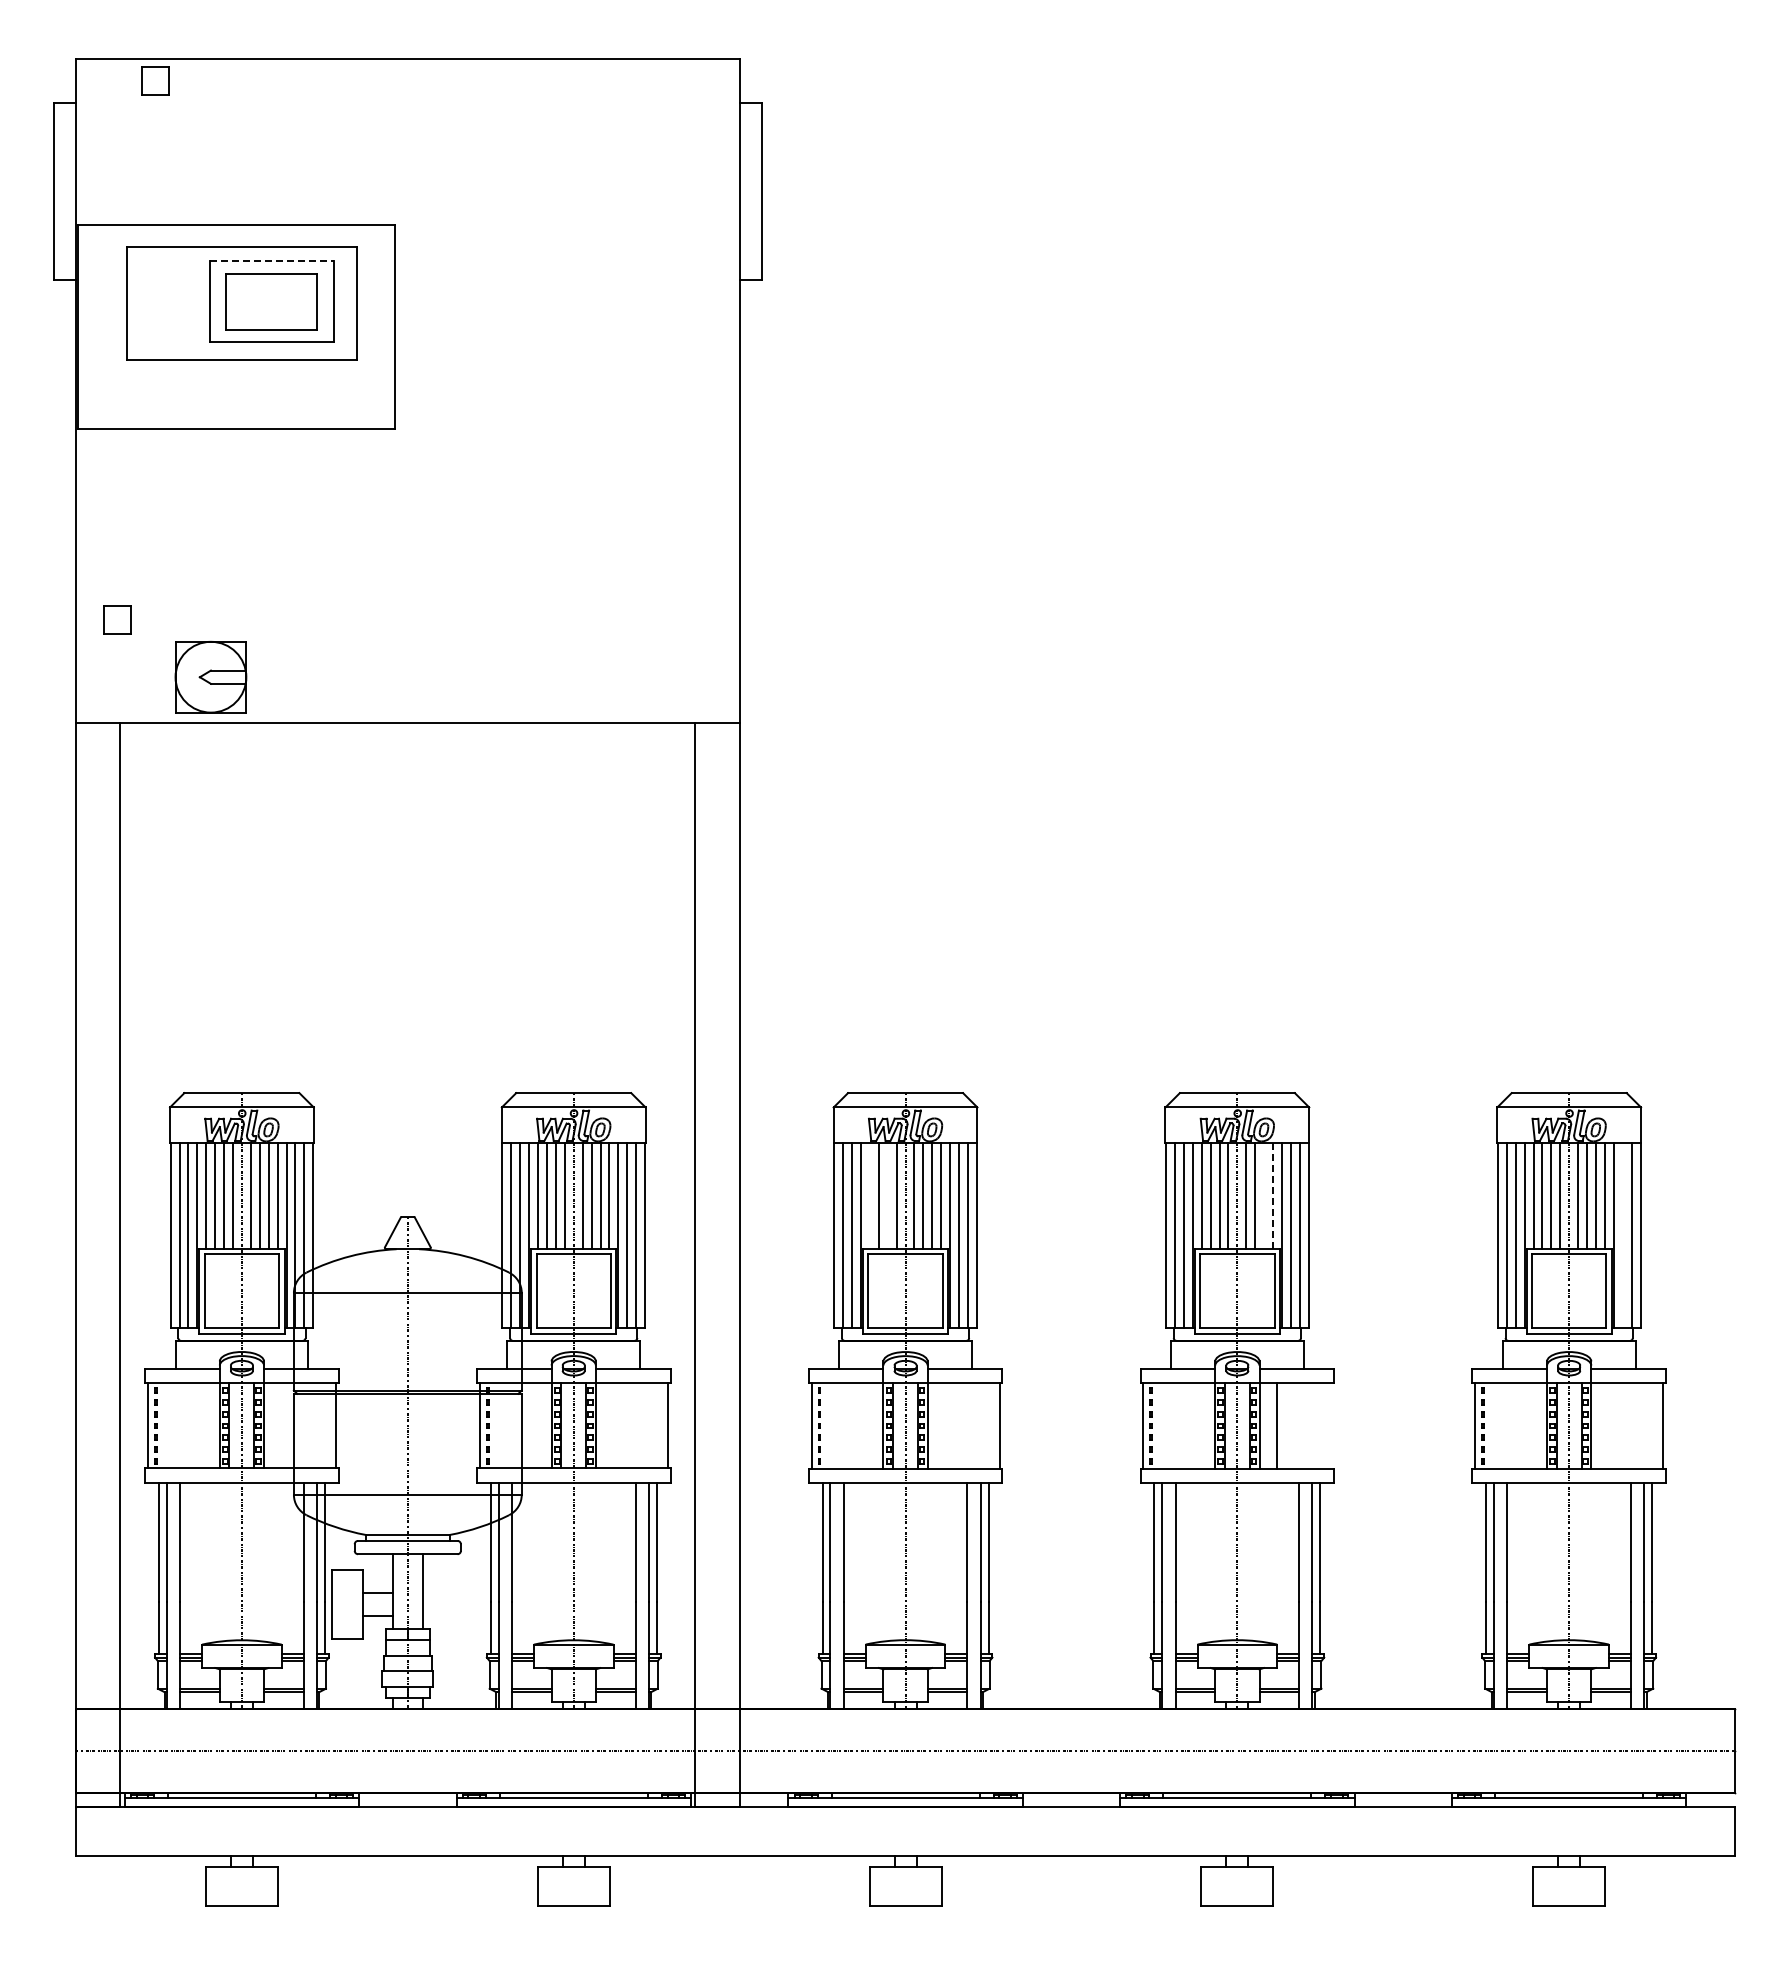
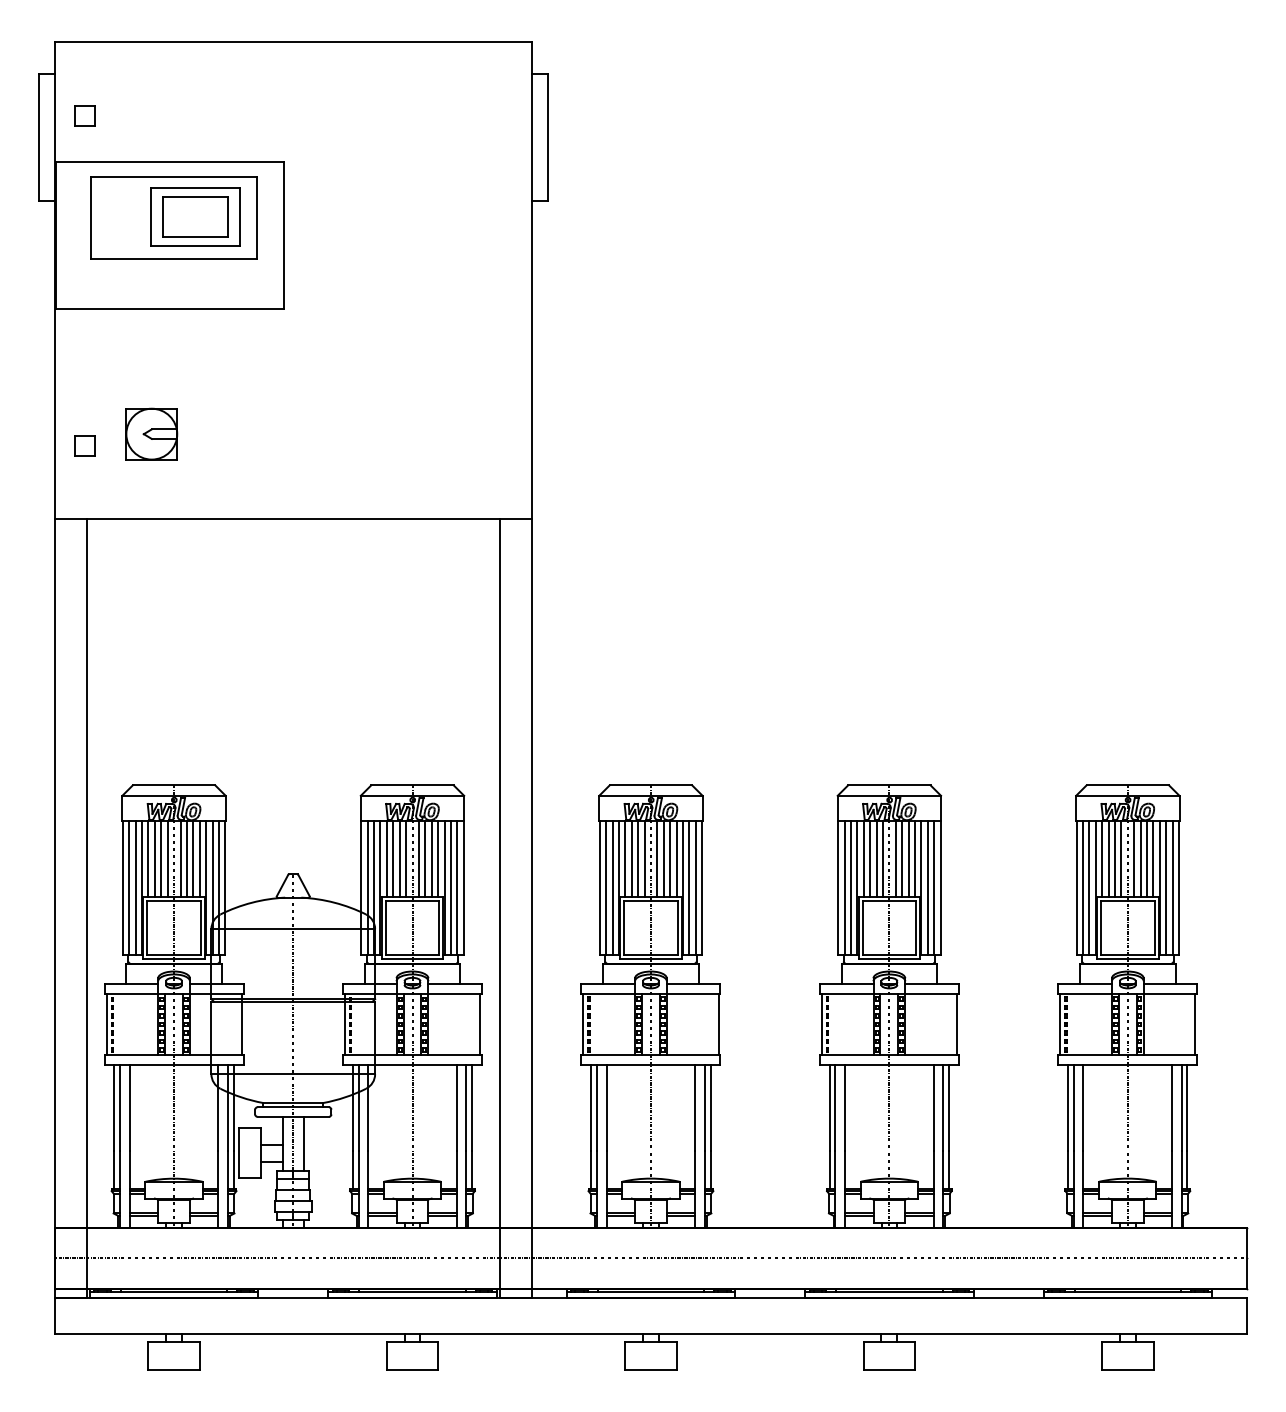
part: (155, 80) -> (84, 115), moved
line: (271, 261) -> (195, 187), dashed -> solid
part: (210, 677) -> (151, 434), moved
line: (869, 1195) -> (625, 859), added
line: (887, 1195) -> (637, 859), added
line: (1264, 1195) -> (908, 859), added
line: (1273, 1195) -> (915, 859), dashed -> solid
line: (1622, 1235) -> (1166, 887), added
line: (1277, 1425) -> (957, 1024), moved

